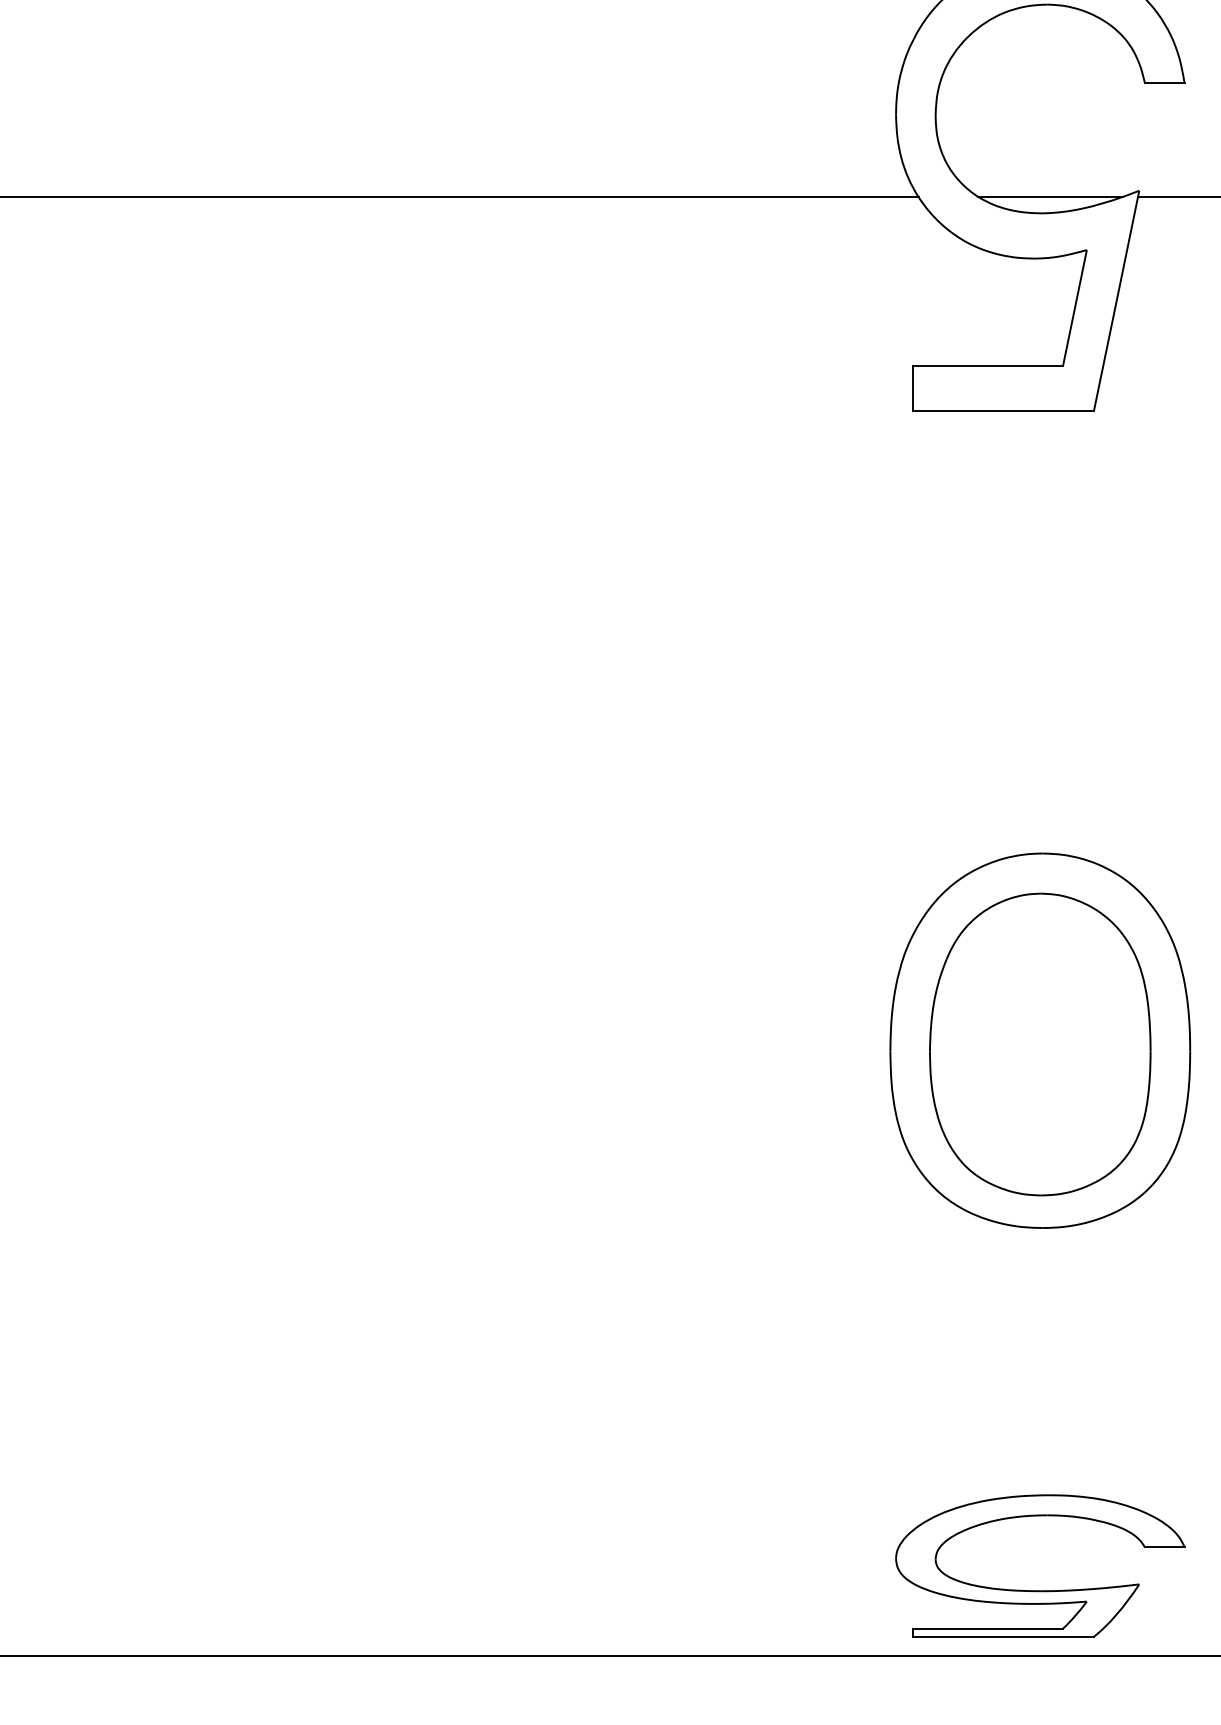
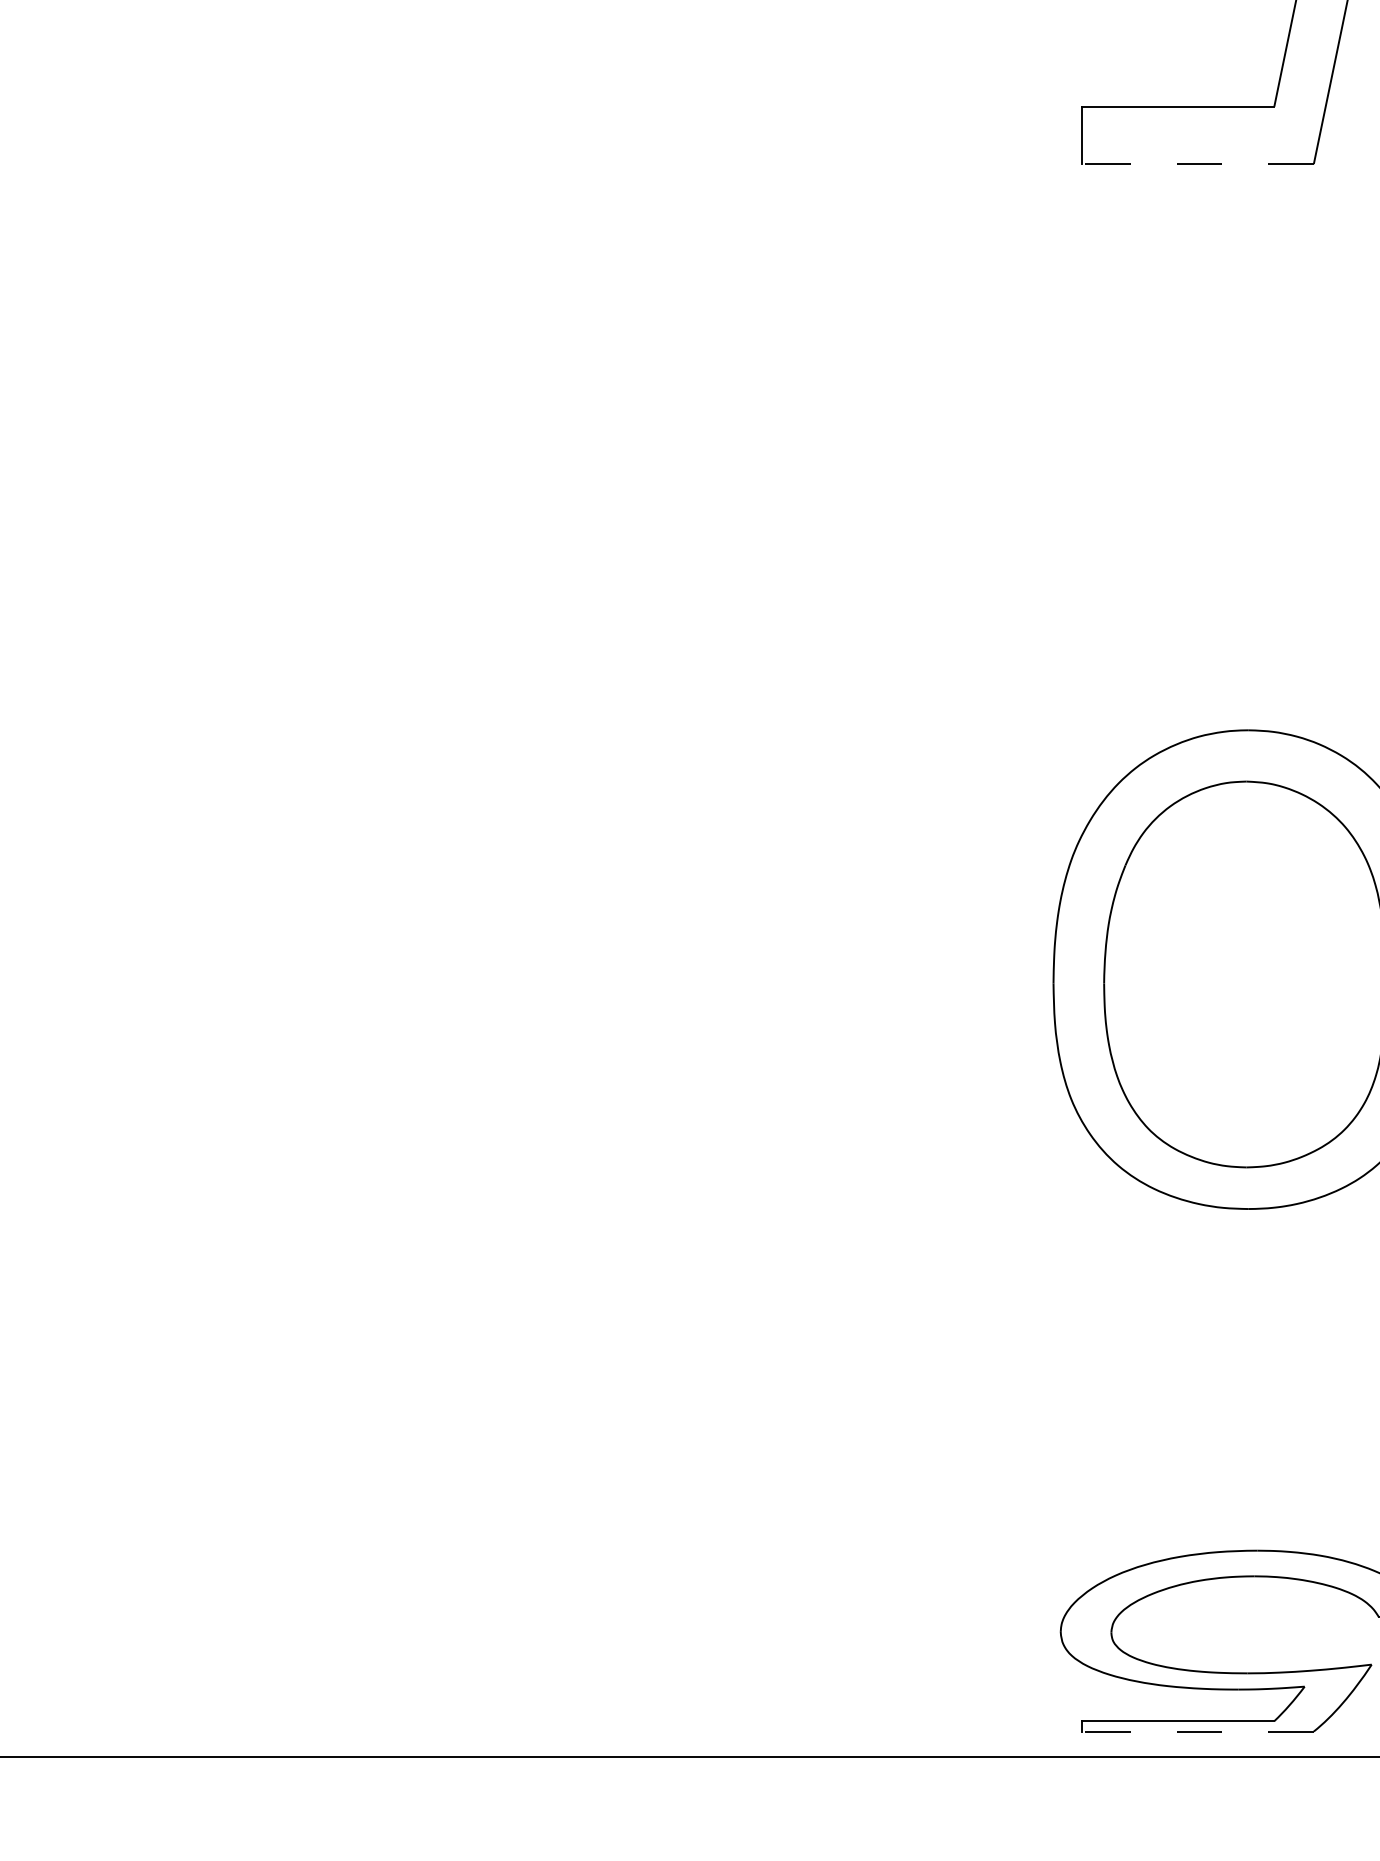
line: (1003, 410) -> (1198, 163), solid -> dashed
line: (1003, 1636) -> (1198, 1731), solid -> dashed

